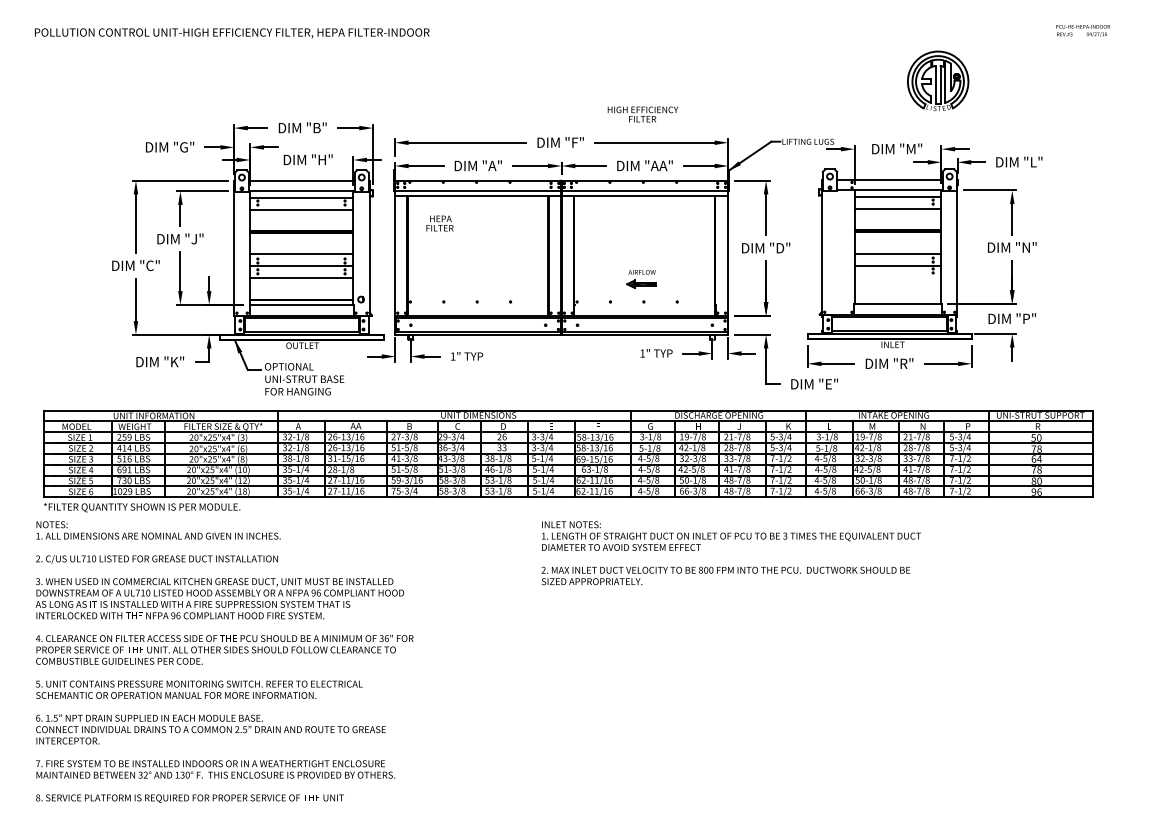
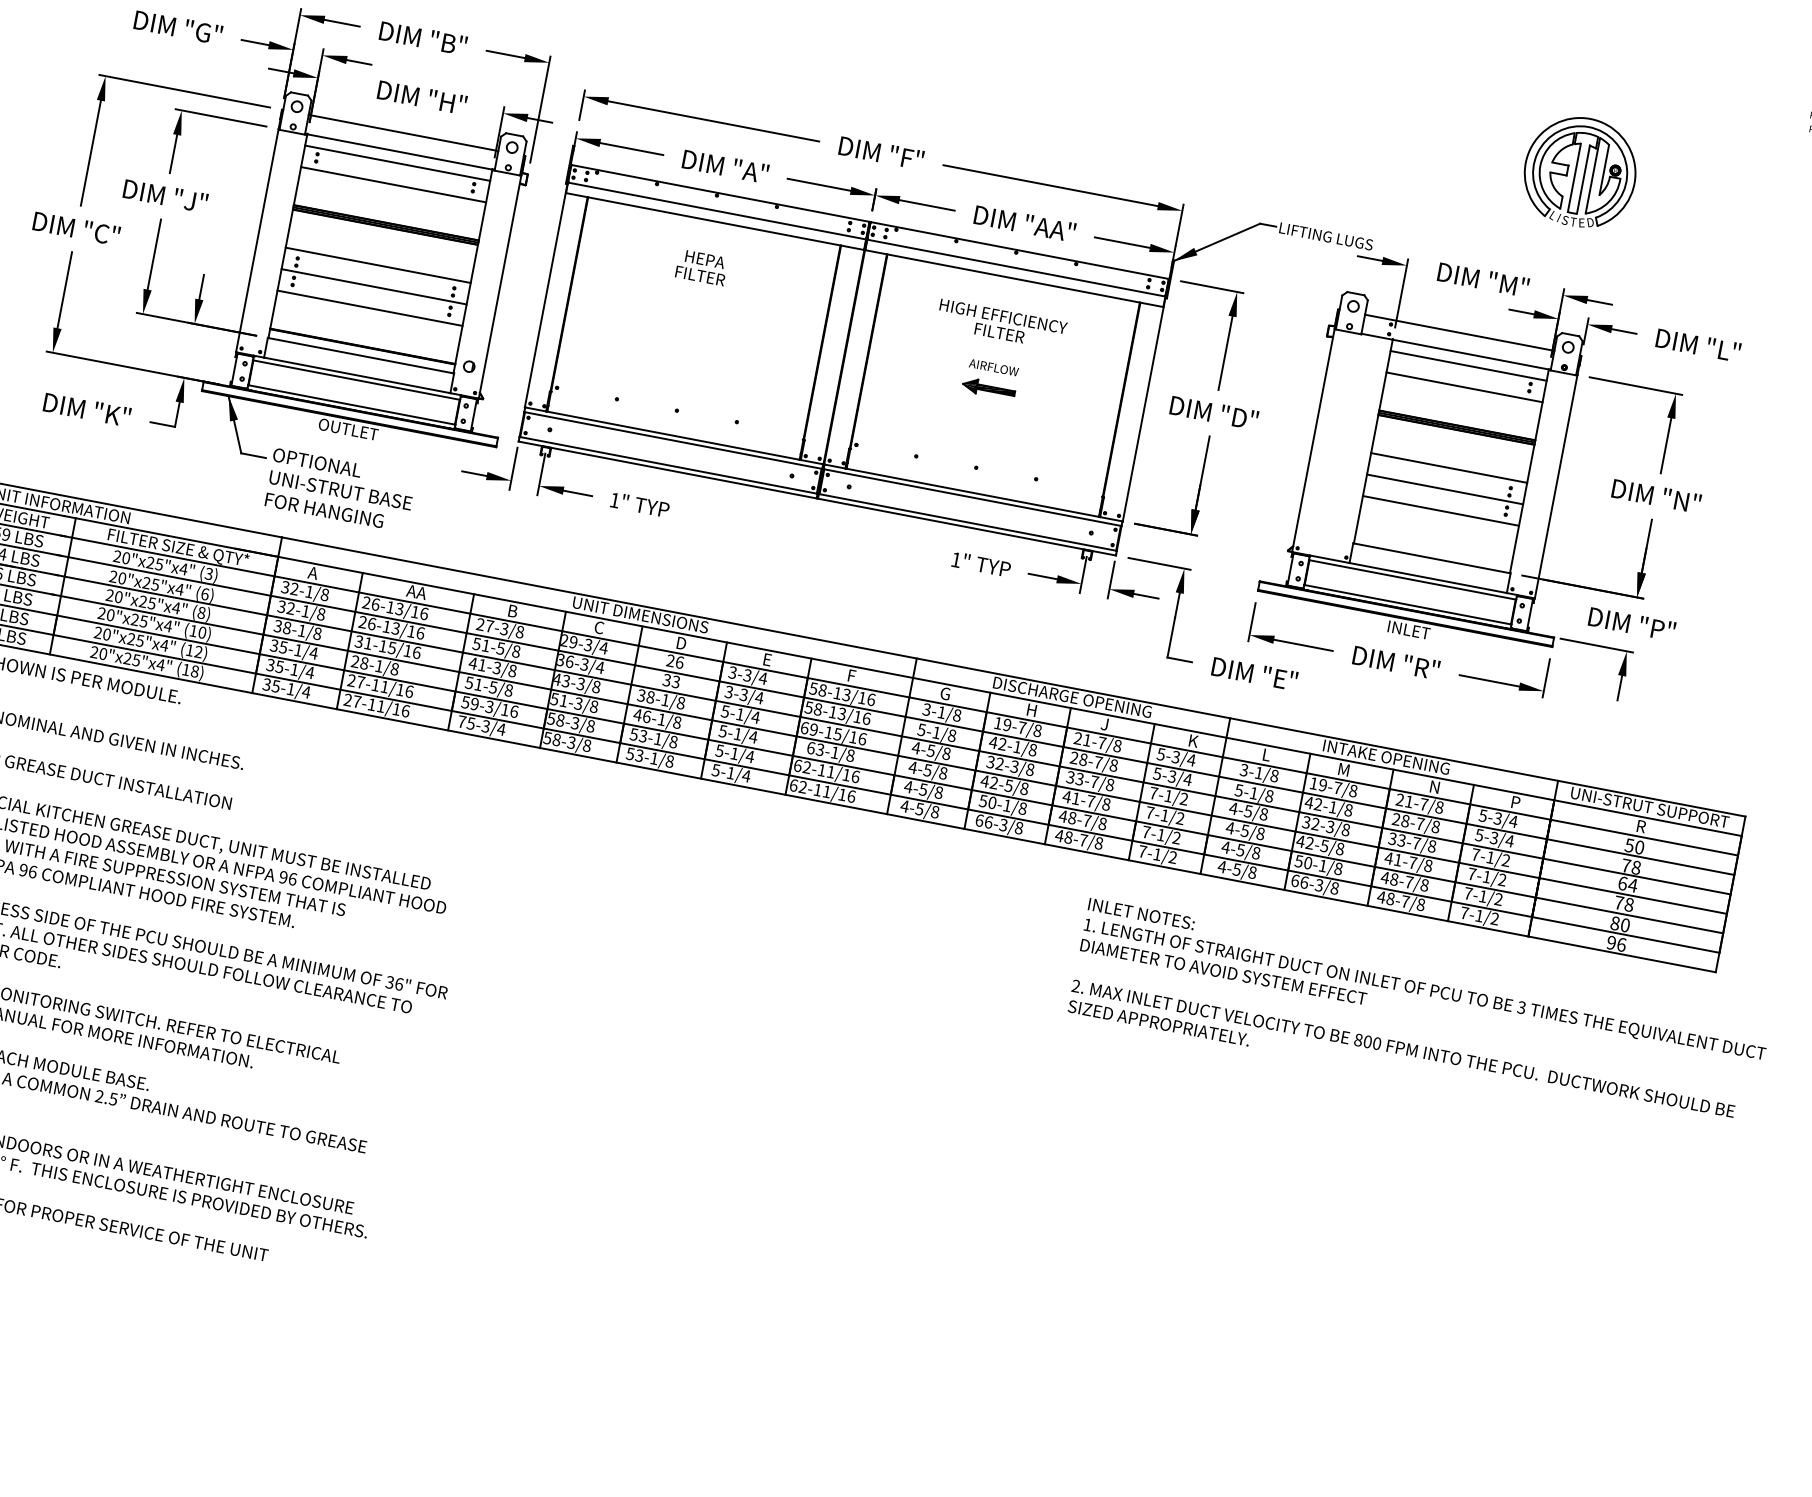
text: (642, 114) -> (1000, 324), moved
text: (439, 223) -> (701, 267), moved
line: (897, 277) -> (1440, 510), added
part: (641, 279) -> (990, 380), moved
text: (730, 553) -> (1417, 1020), moved

